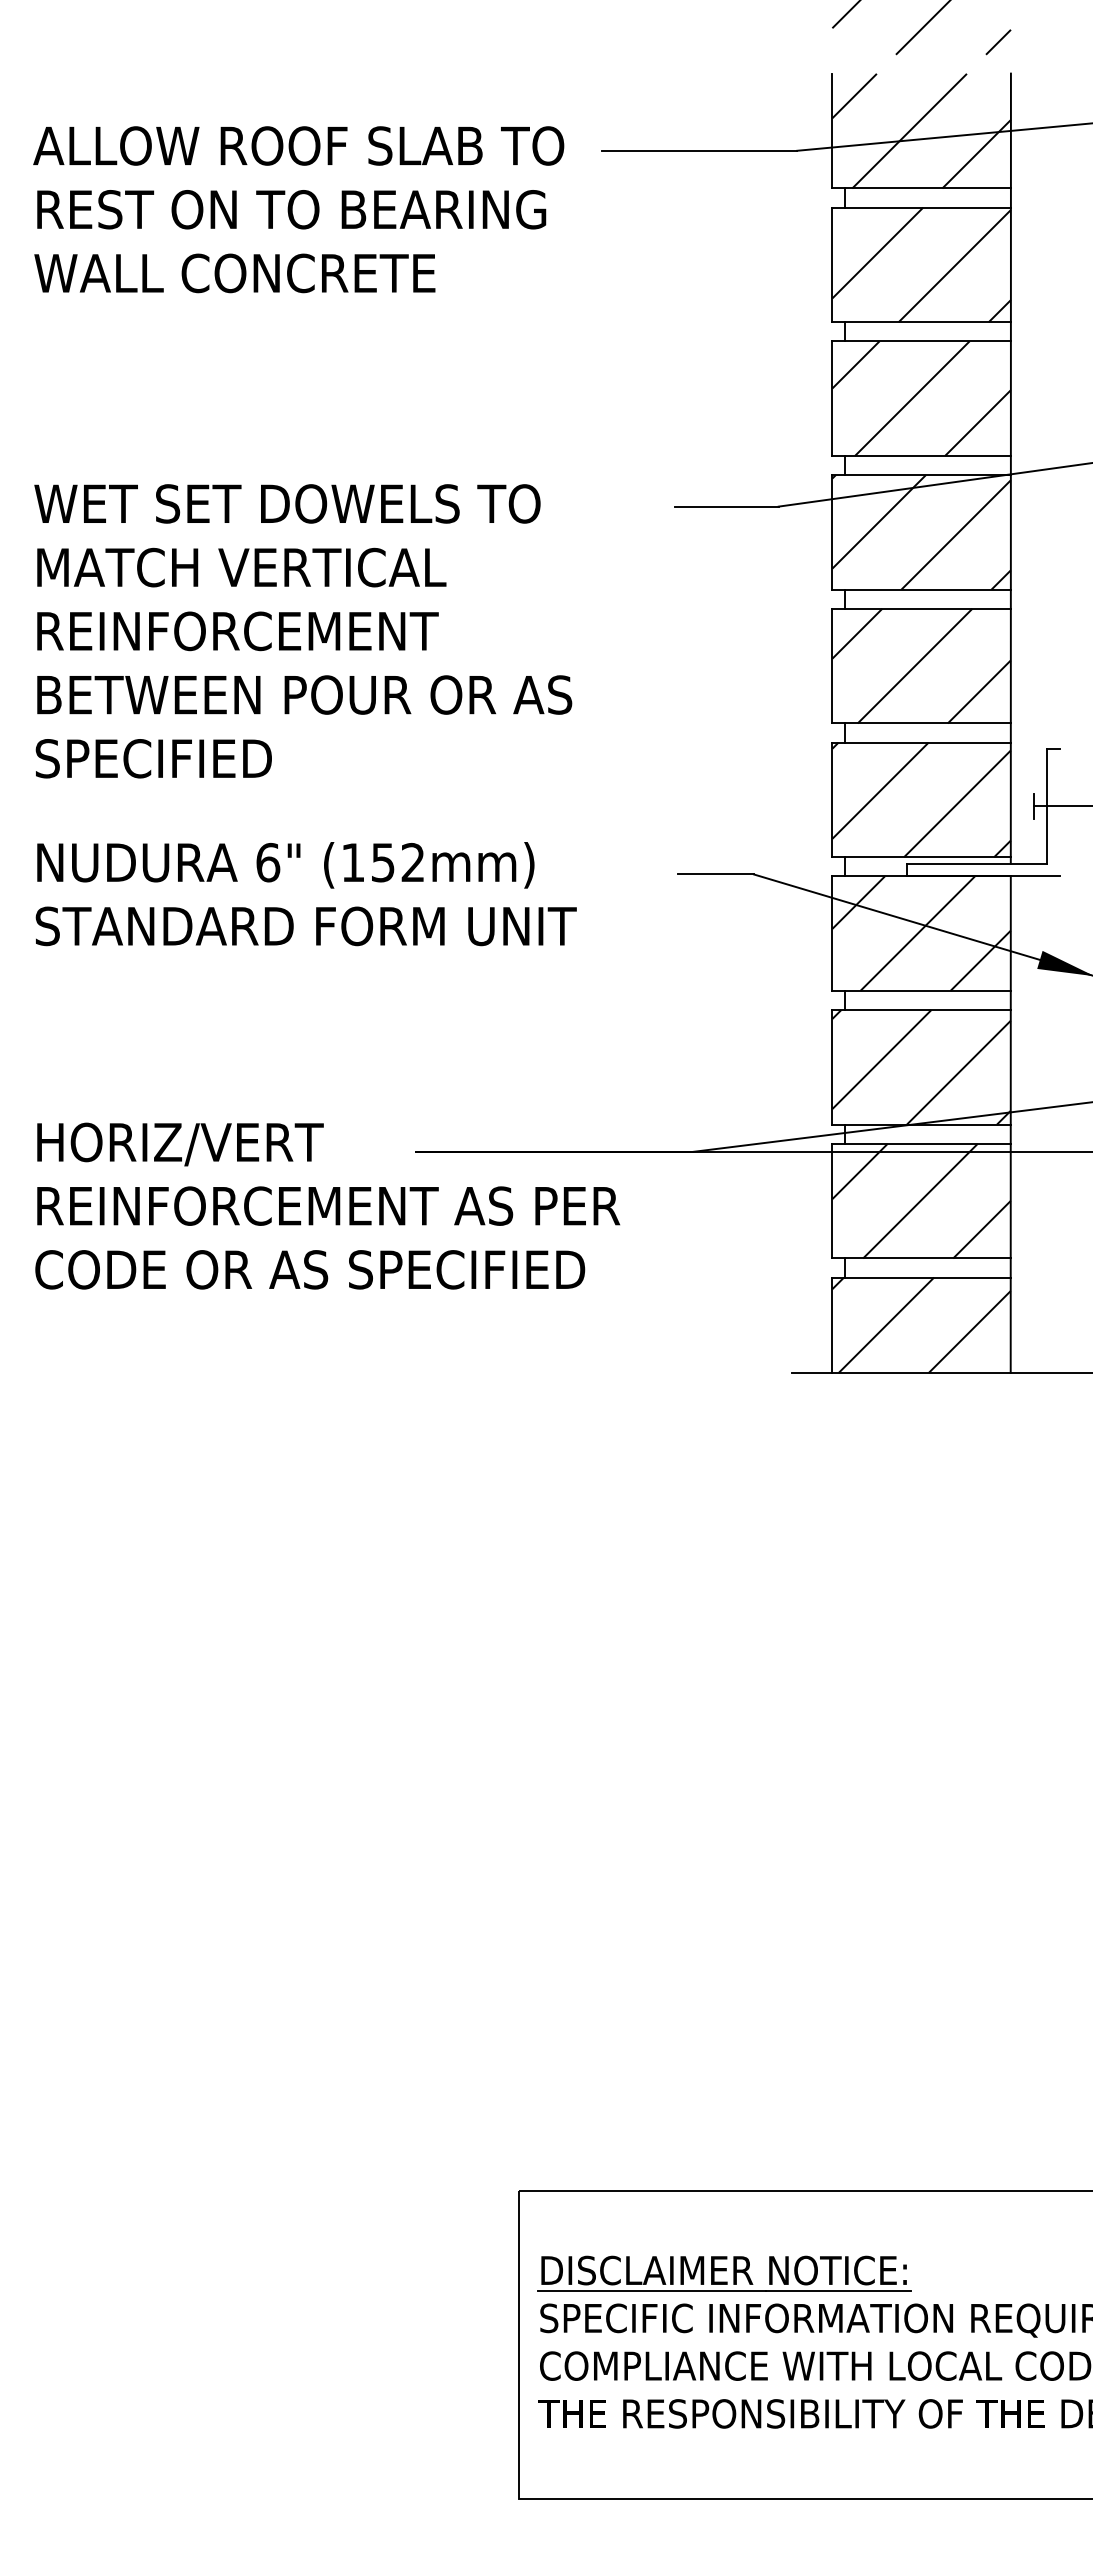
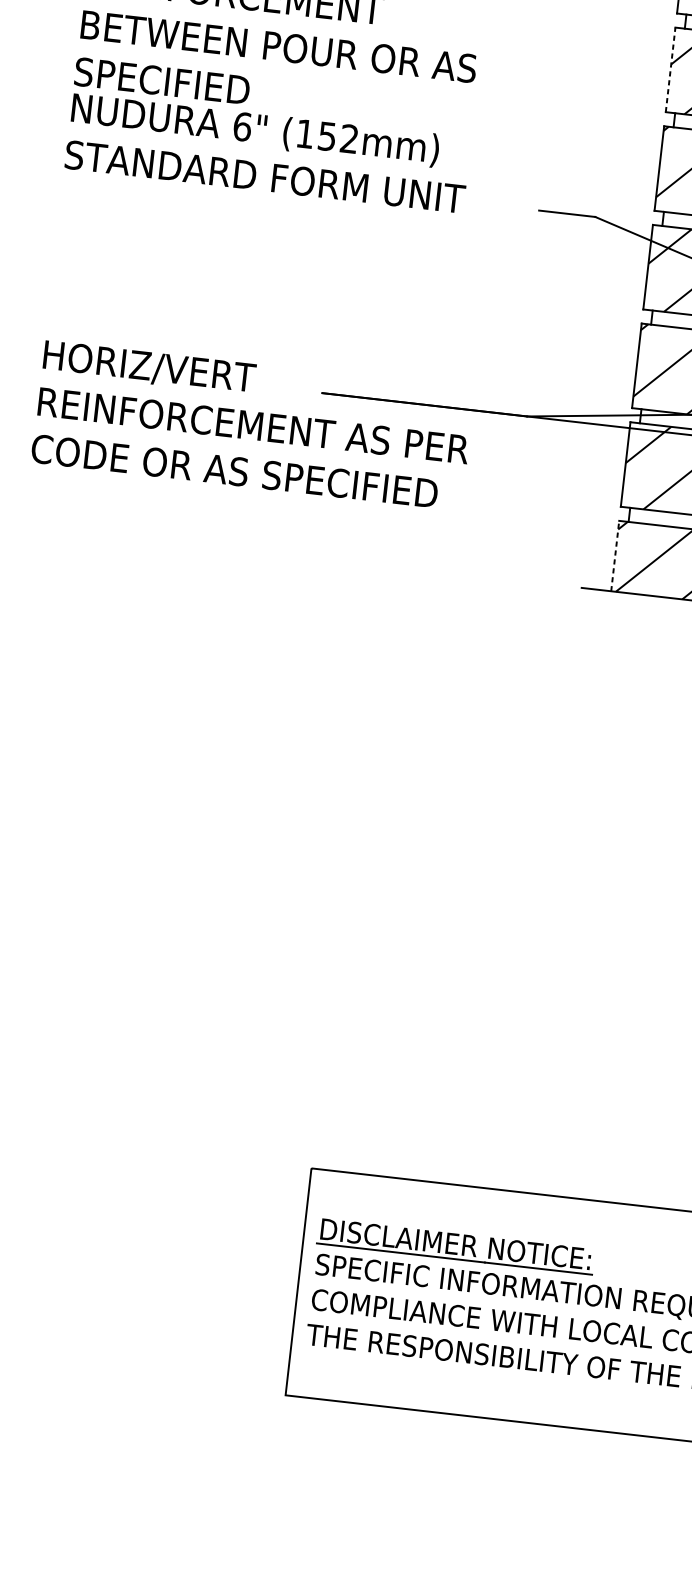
line: (832, 665) -> (670, 69), solid -> dashed
text: (305, 894) -> (267, 153), moved
line: (832, 1325) -> (615, 556), solid -> dashed

